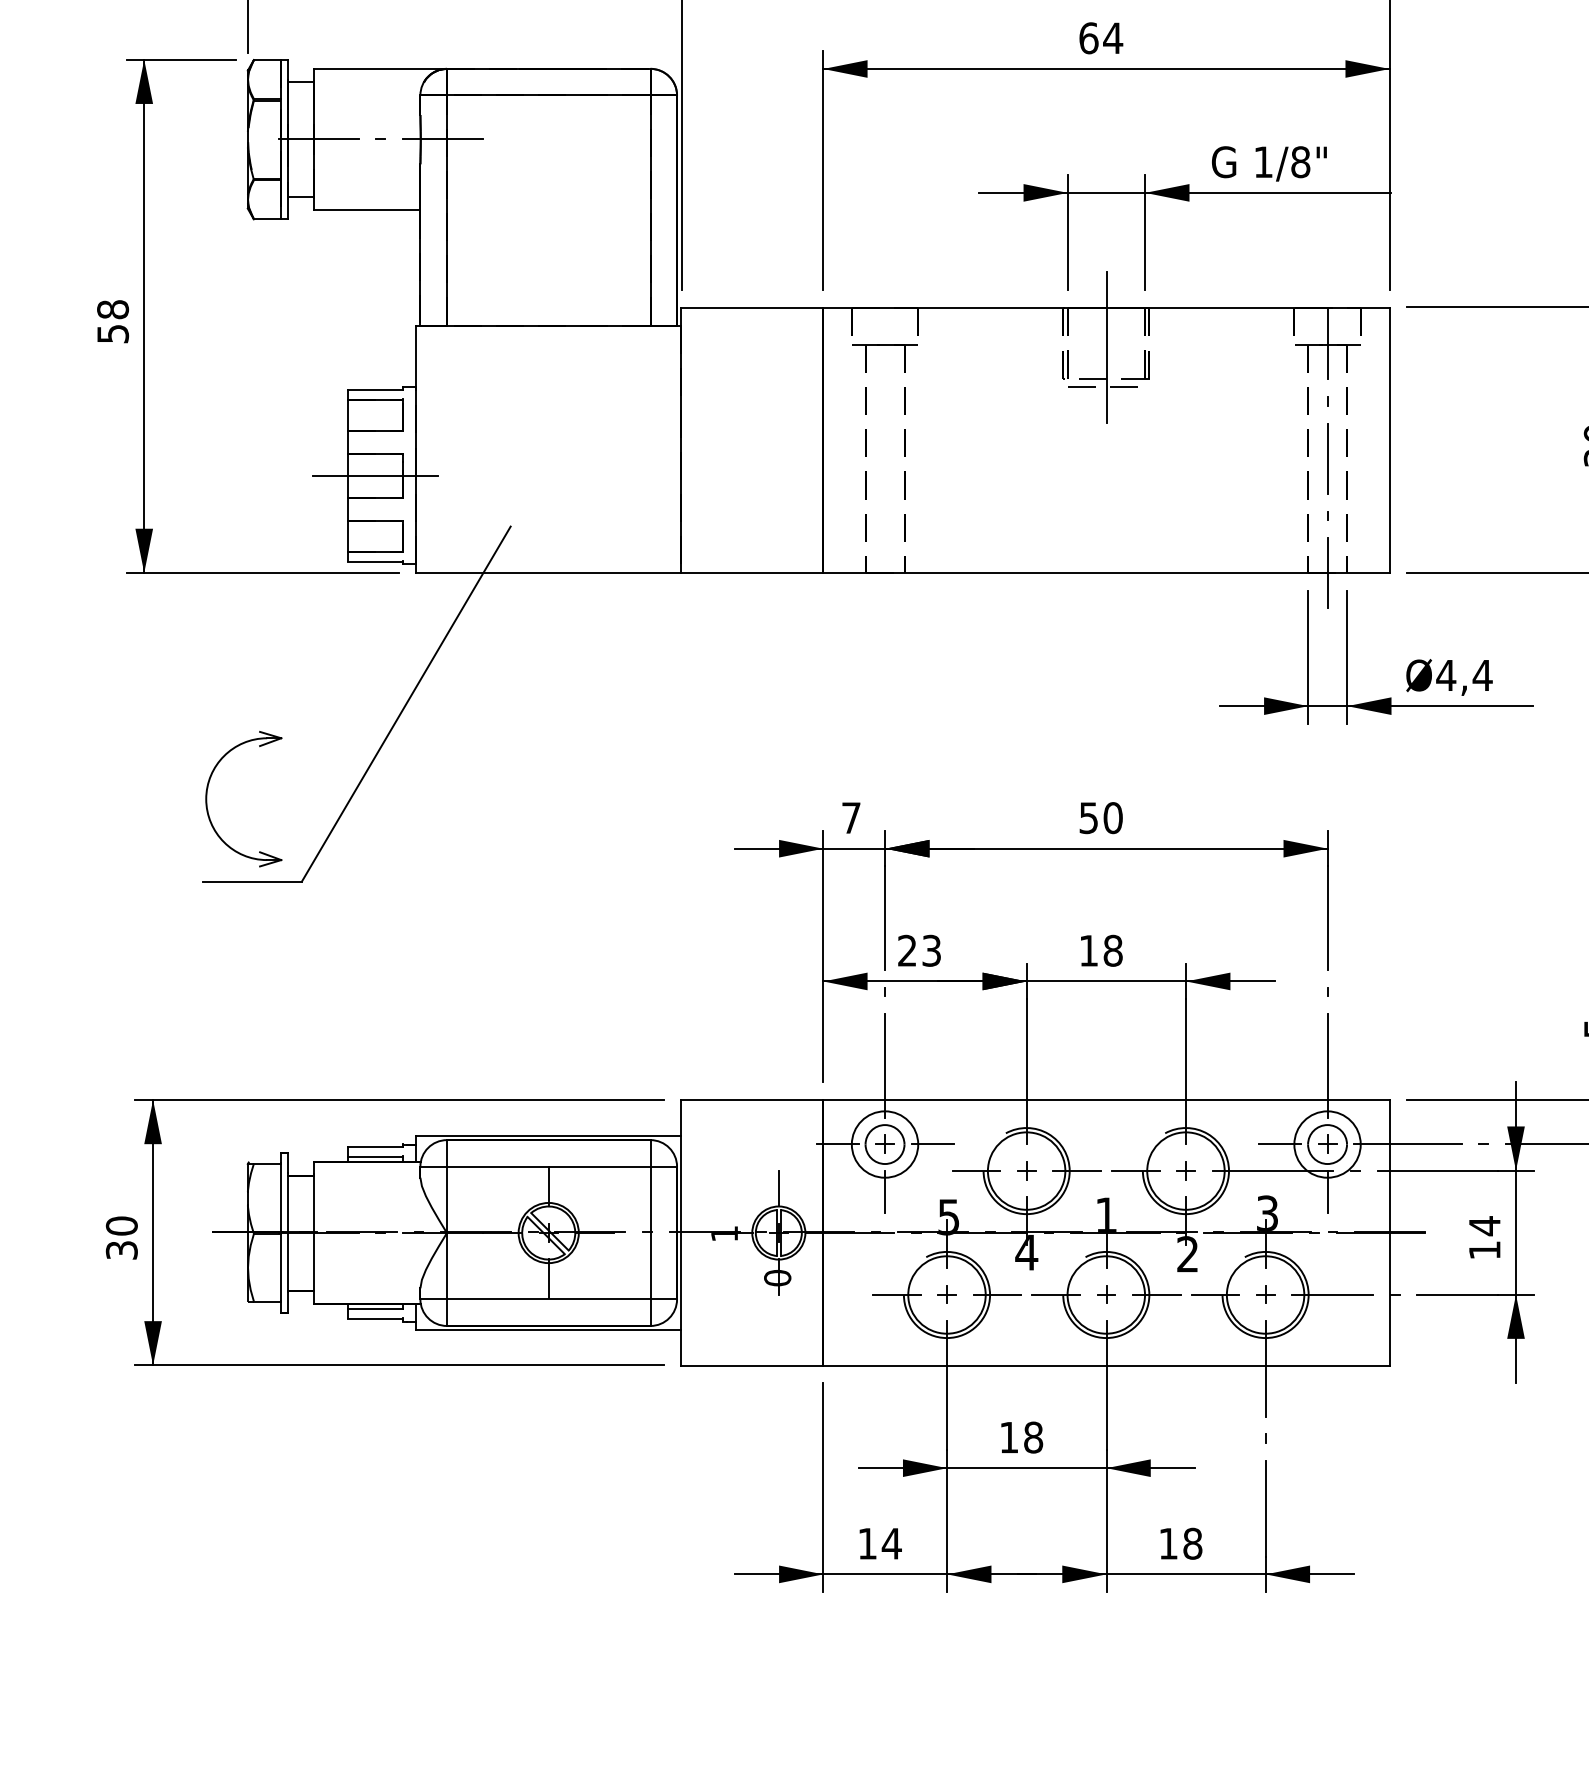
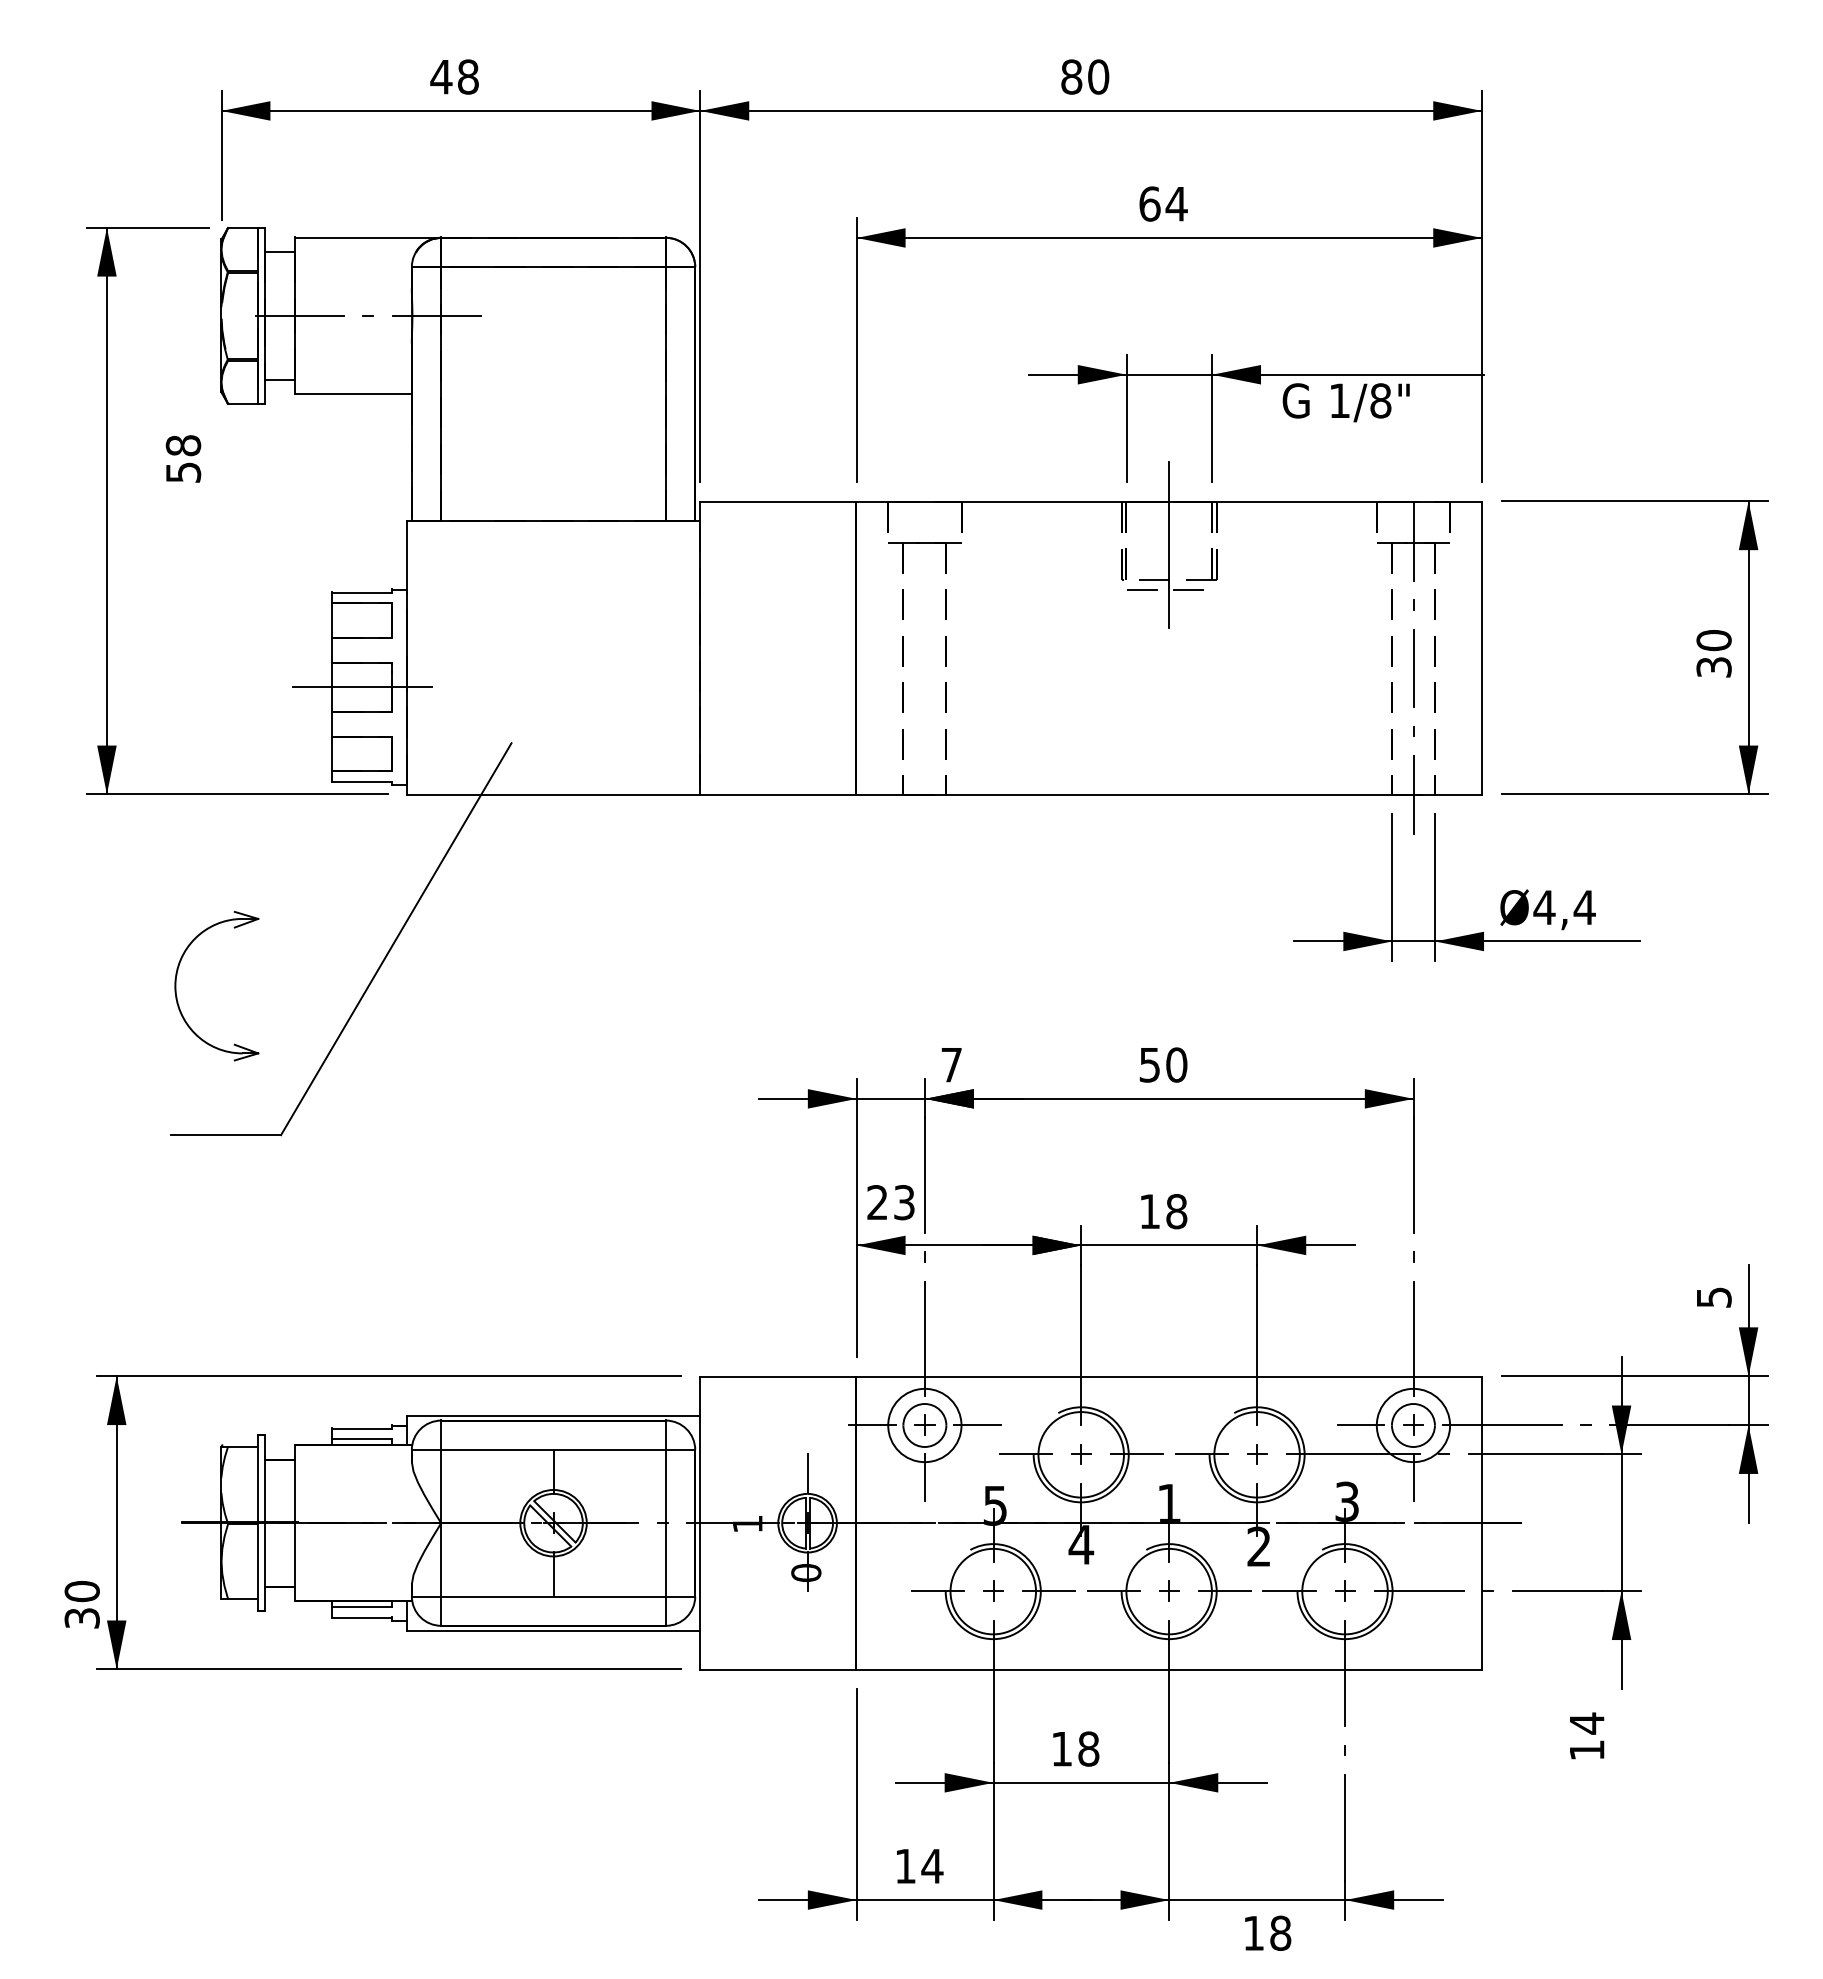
text: (1268, 163) -> (1345, 402), moved
text: (113, 321) -> (183, 458), moved
part: (207, 798) -> (176, 985), moved
text: (851, 818) -> (951, 1065), moved
text: (919, 950) -> (890, 1202), moved
text: (1485, 1236) -> (1587, 1735), moved
text: (121, 1237) -> (81, 1604), moved
text: (1181, 1543) -> (1268, 1932), moved

